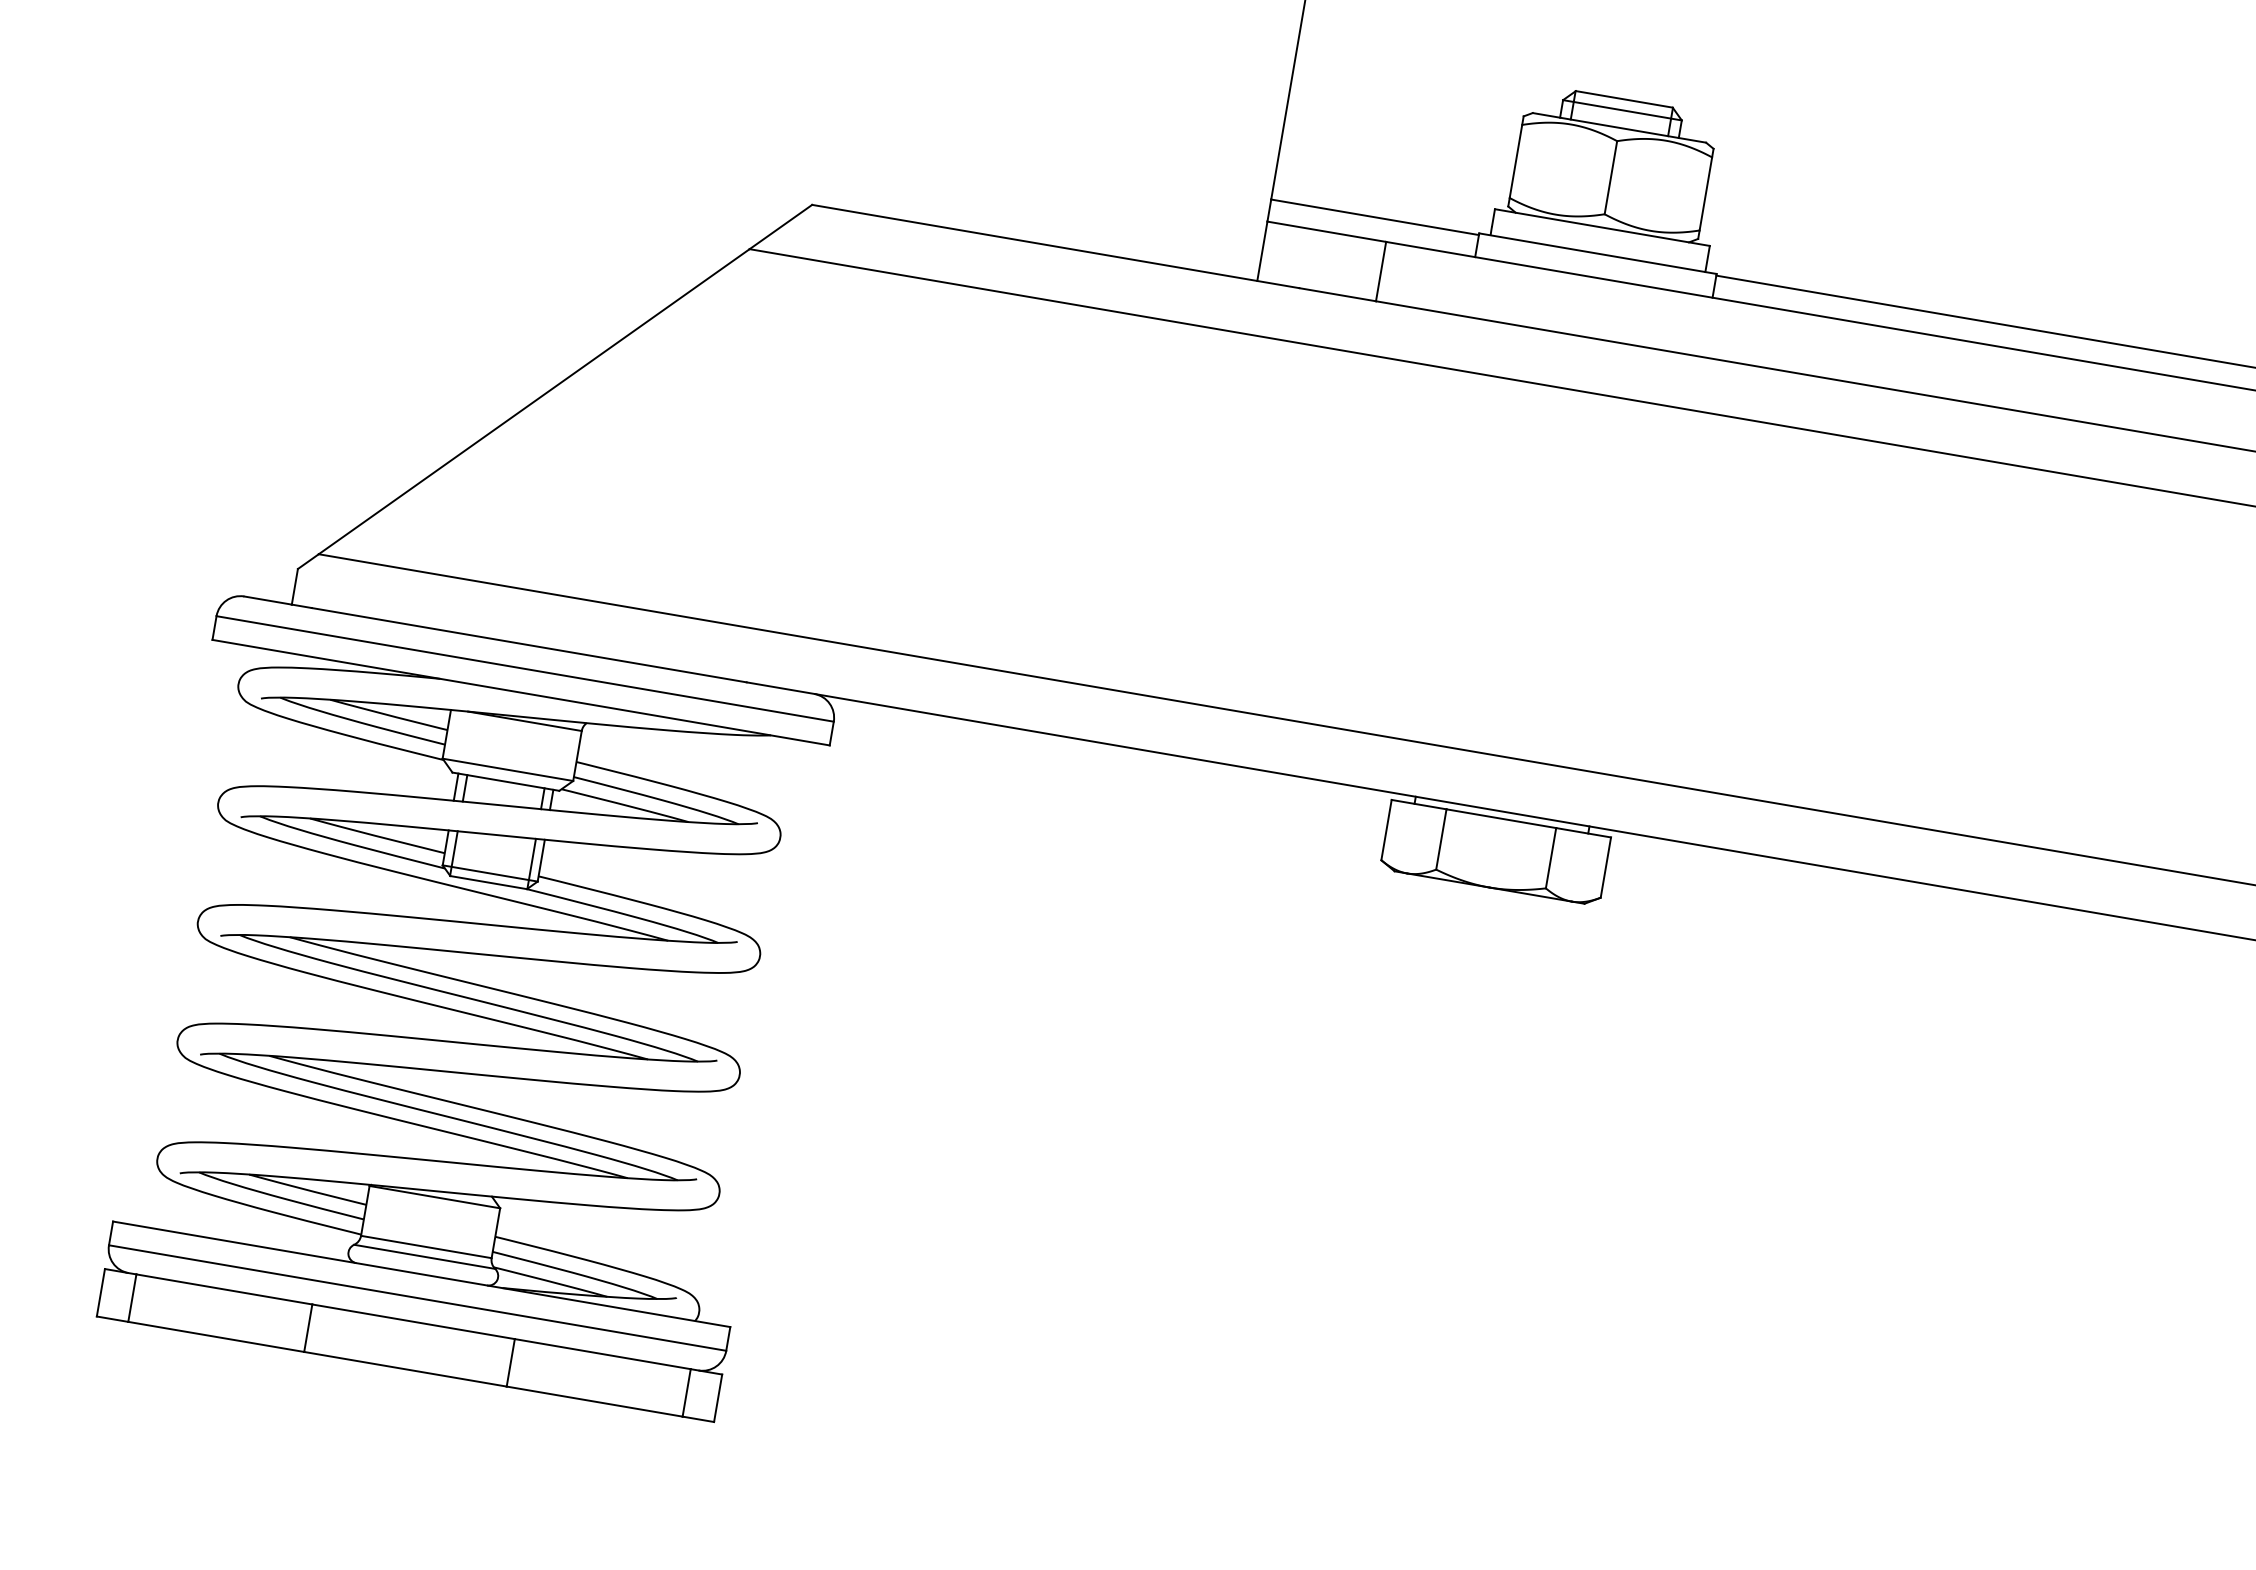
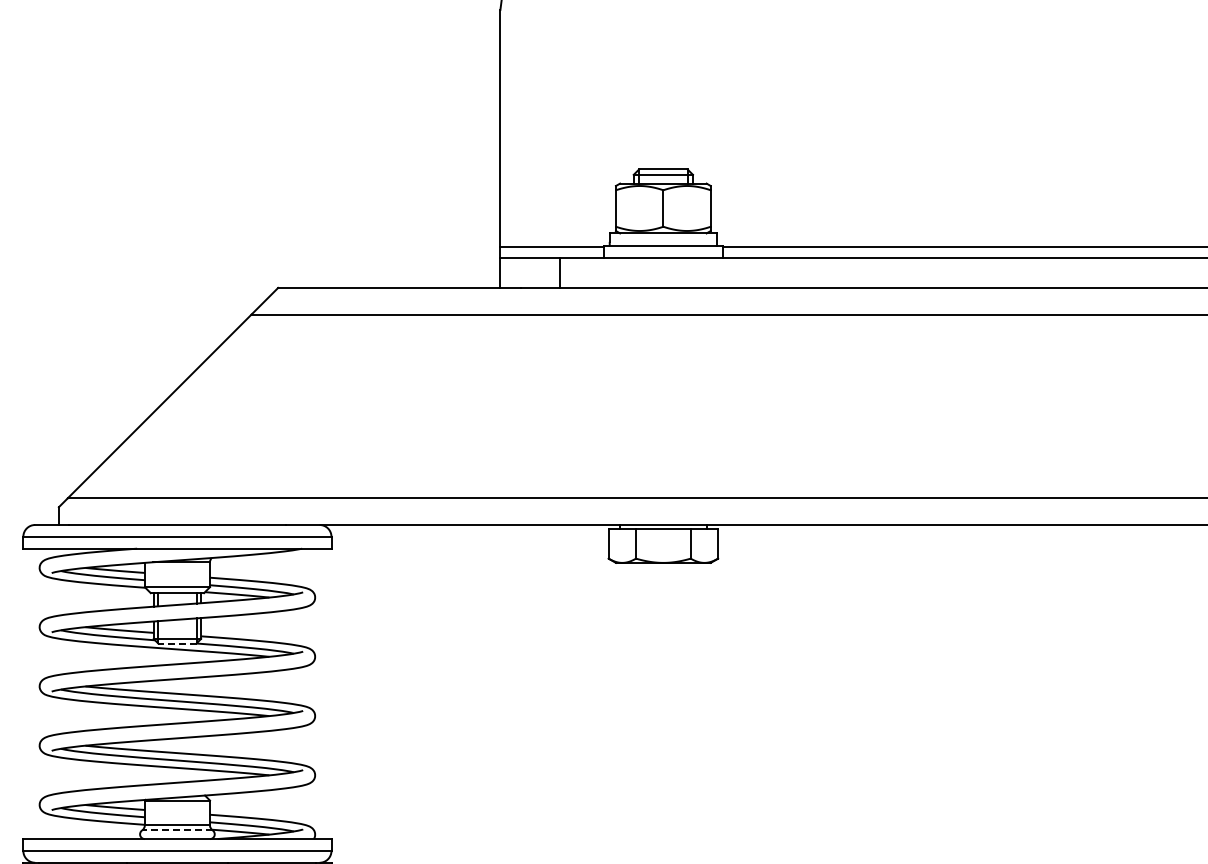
line: (486, 882) -> (176, 643), solid -> dashed
line: (422, 1256) -> (176, 830), solid -> dashed

